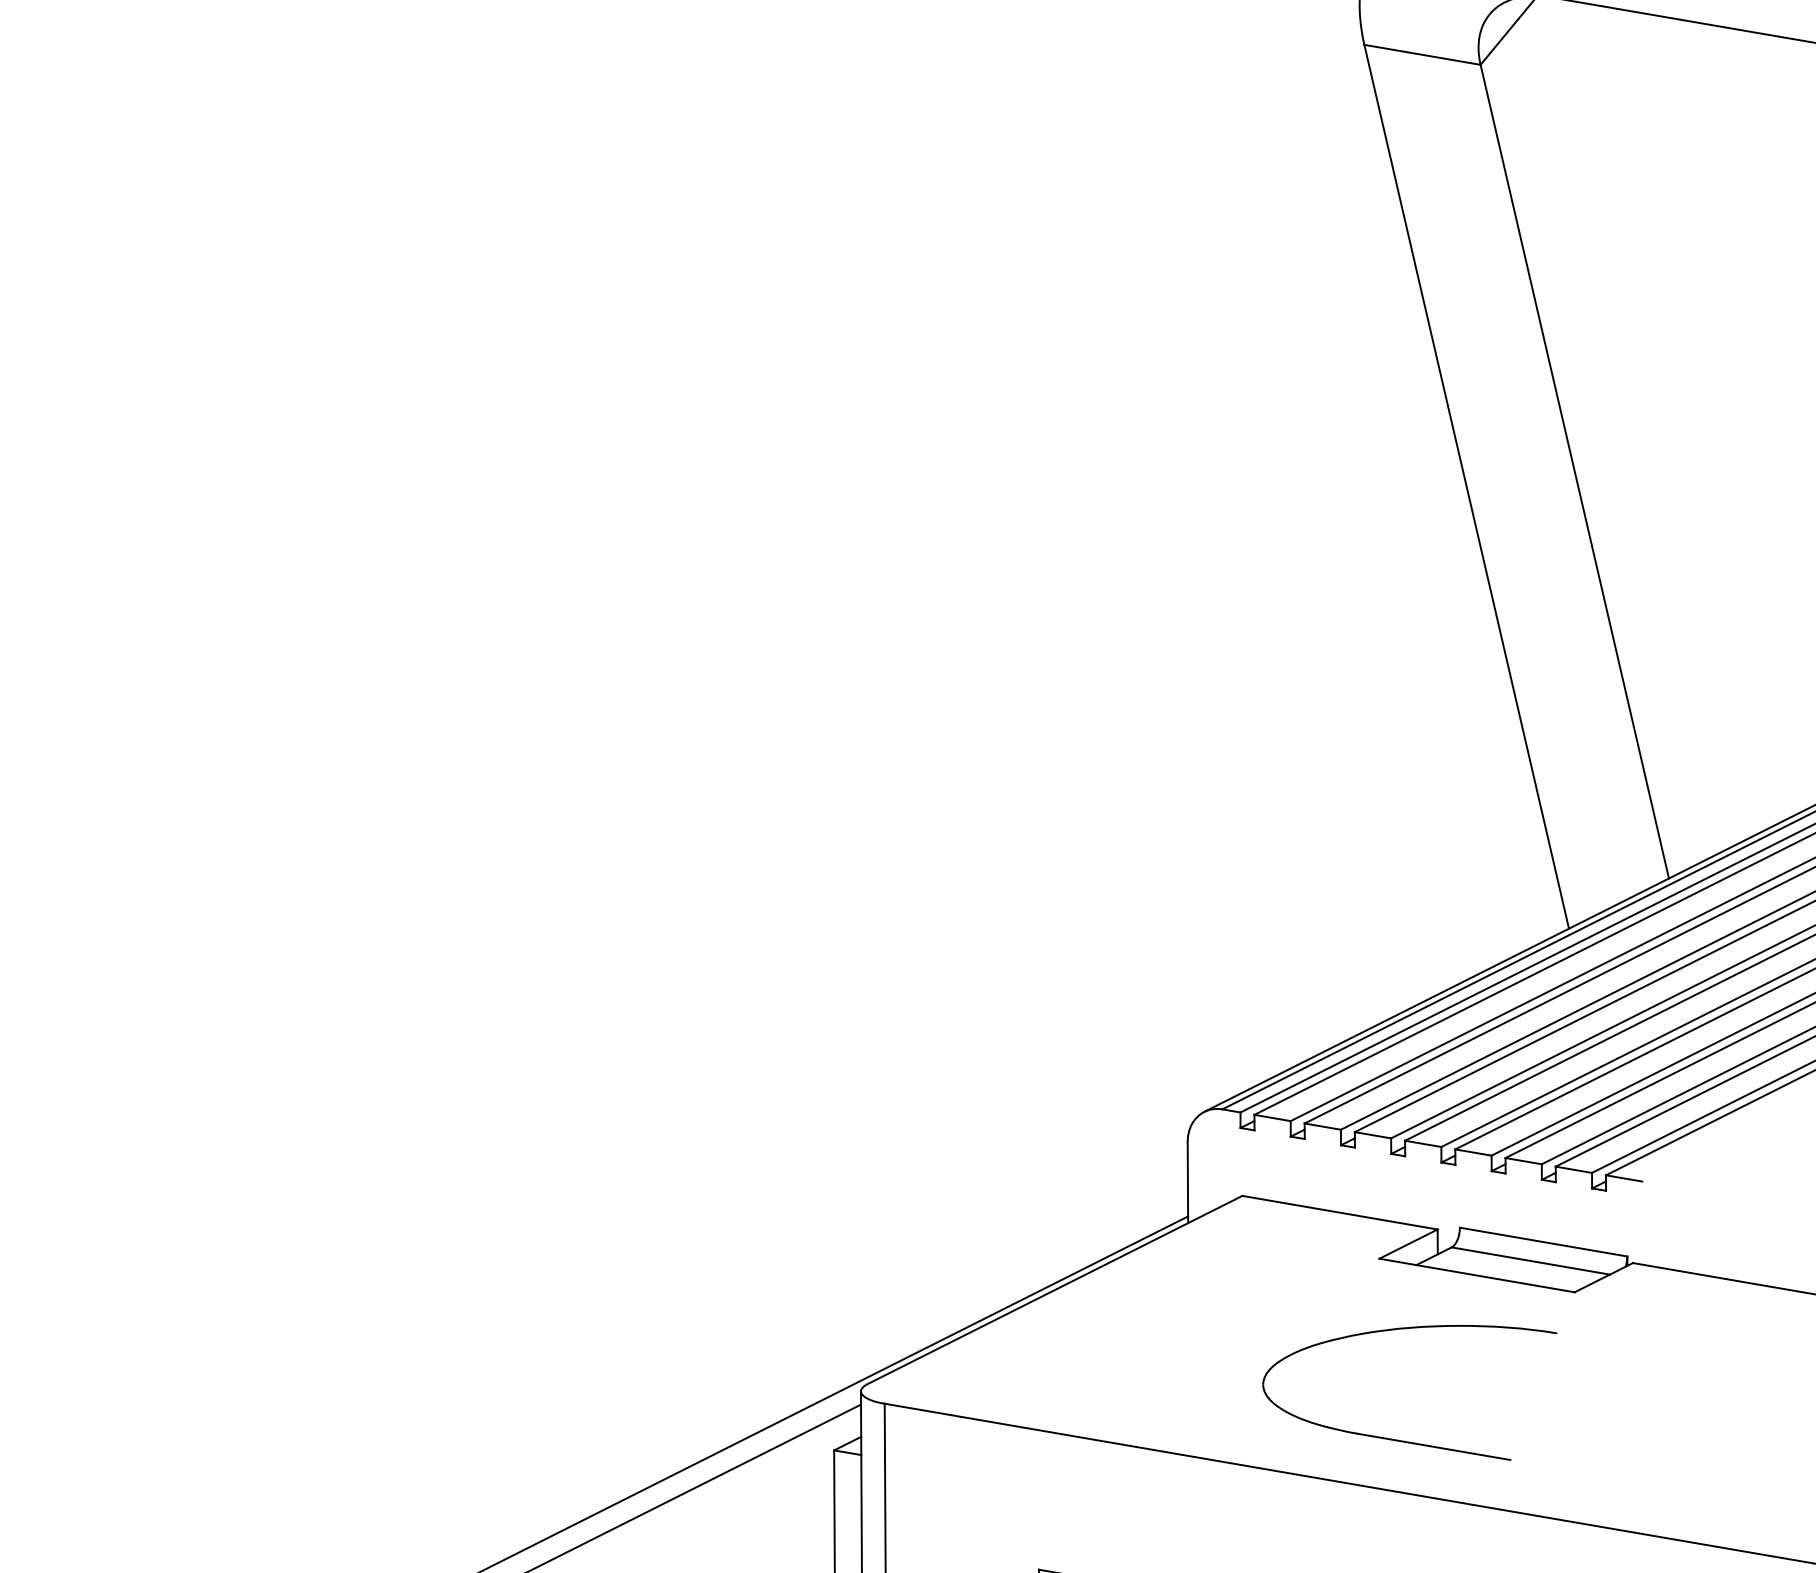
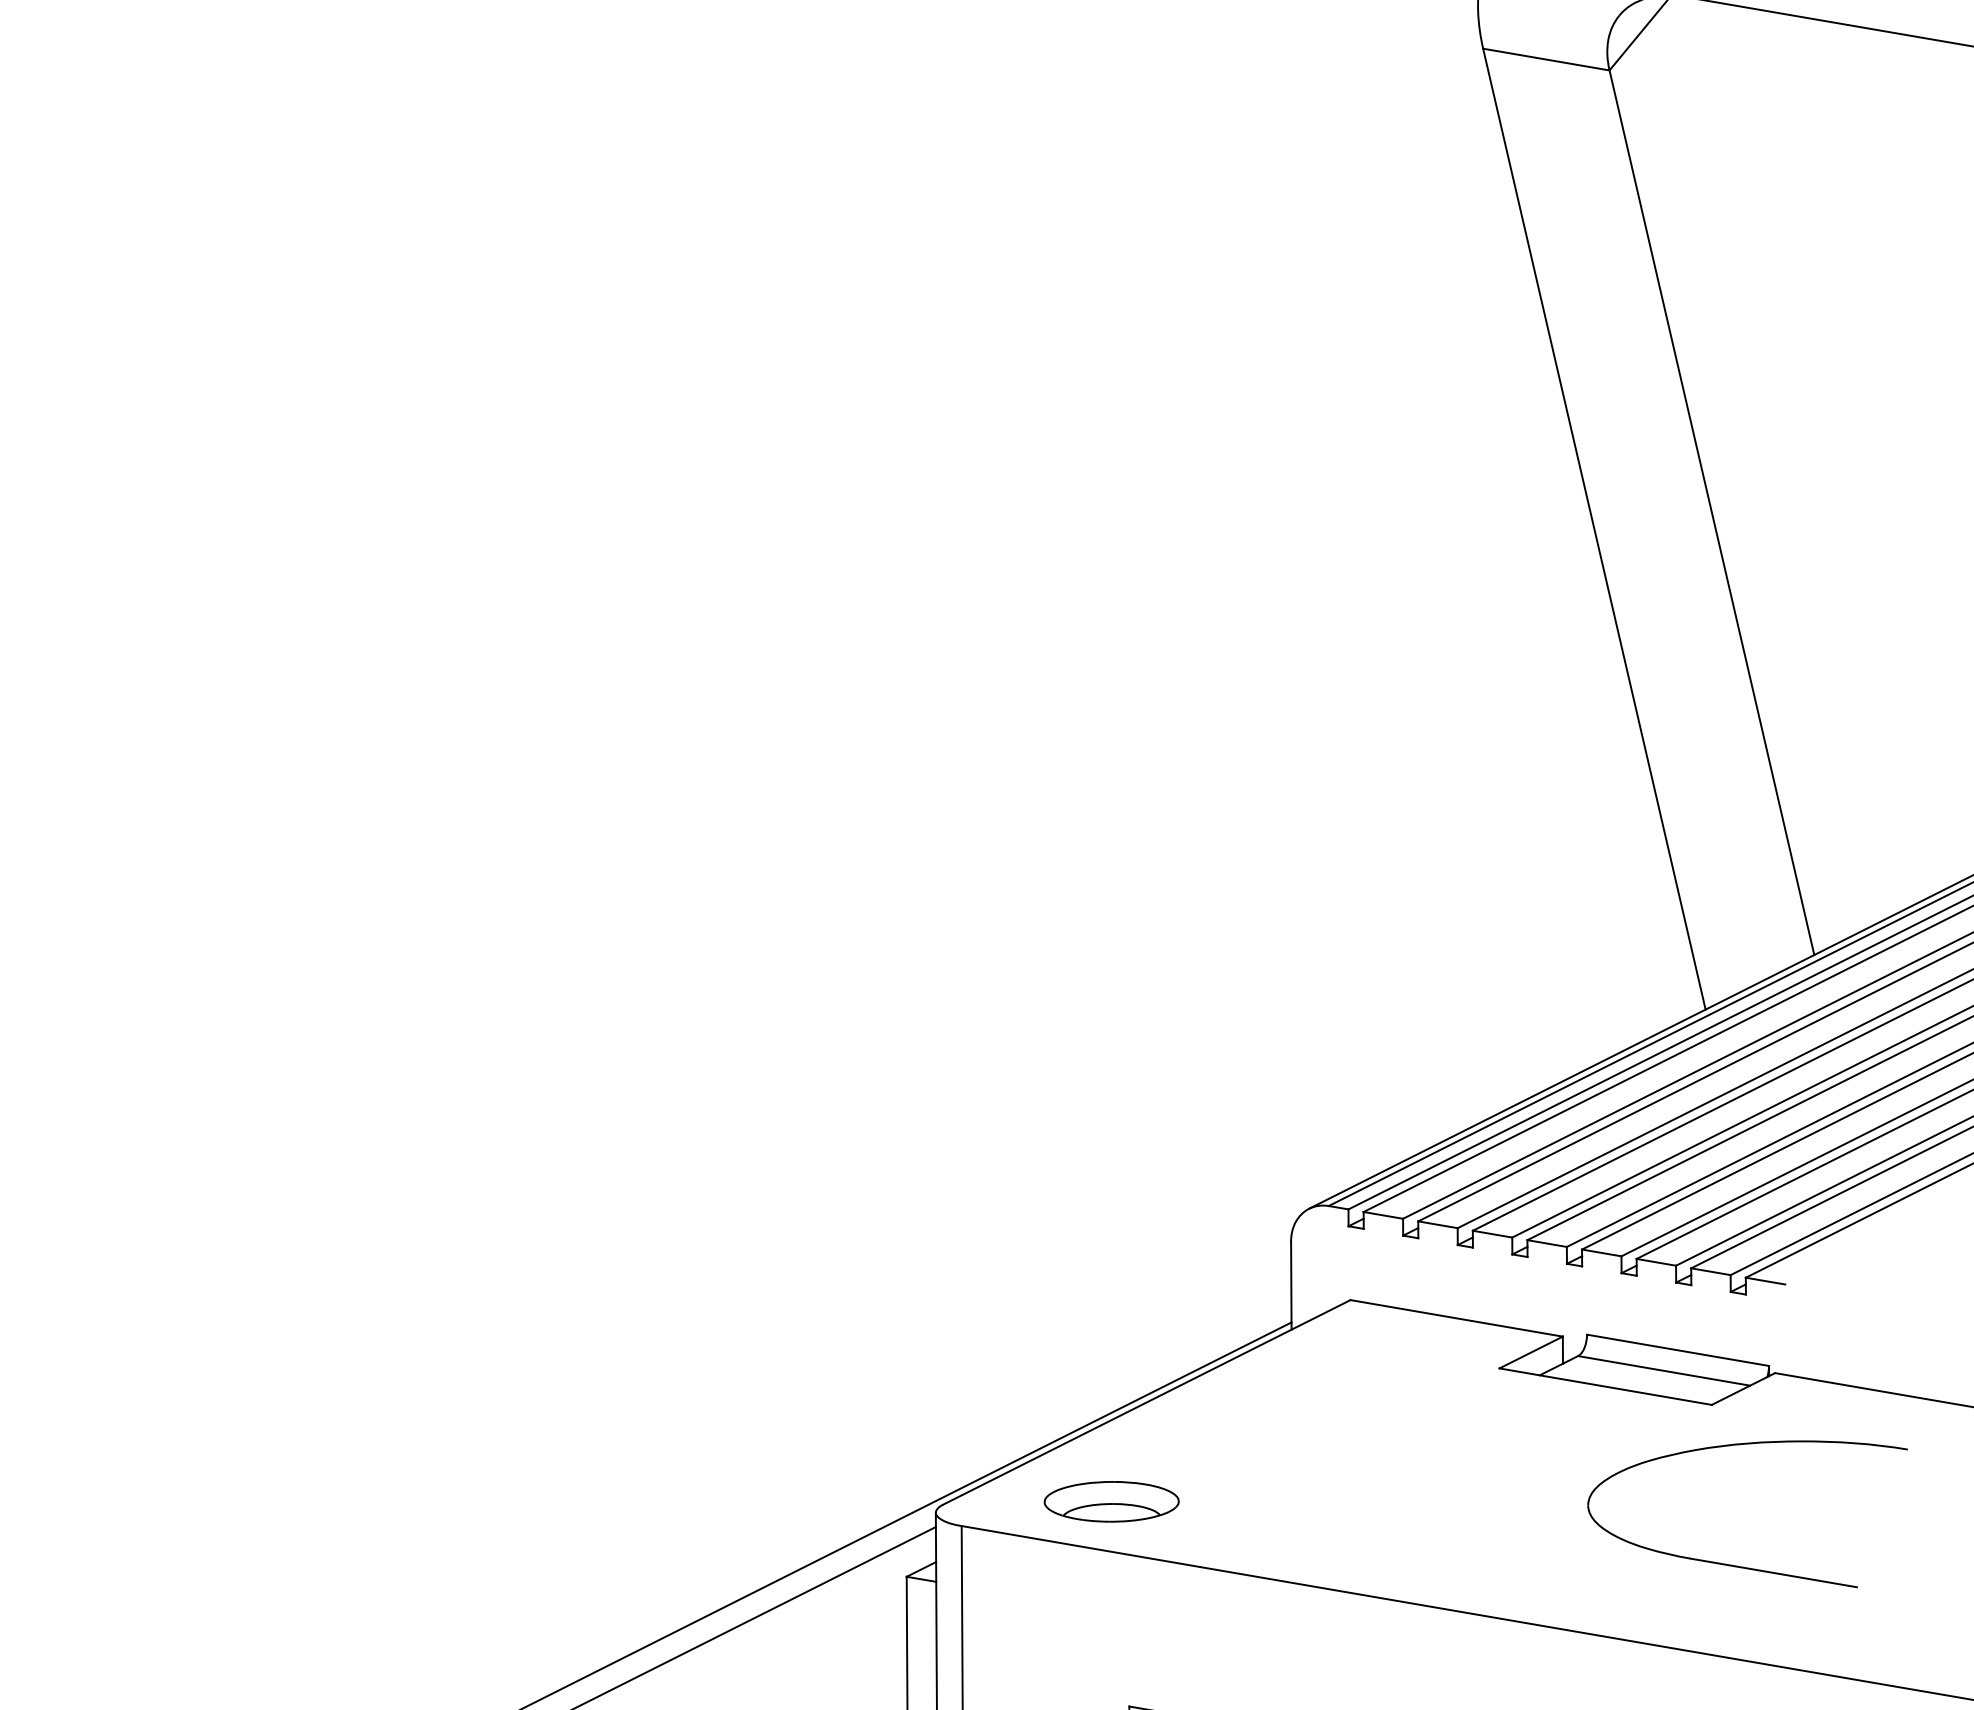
part: (1022, 1381) -> (1111, 1501), added
part: (1400, 1440) -> (1737, 1565), moved

